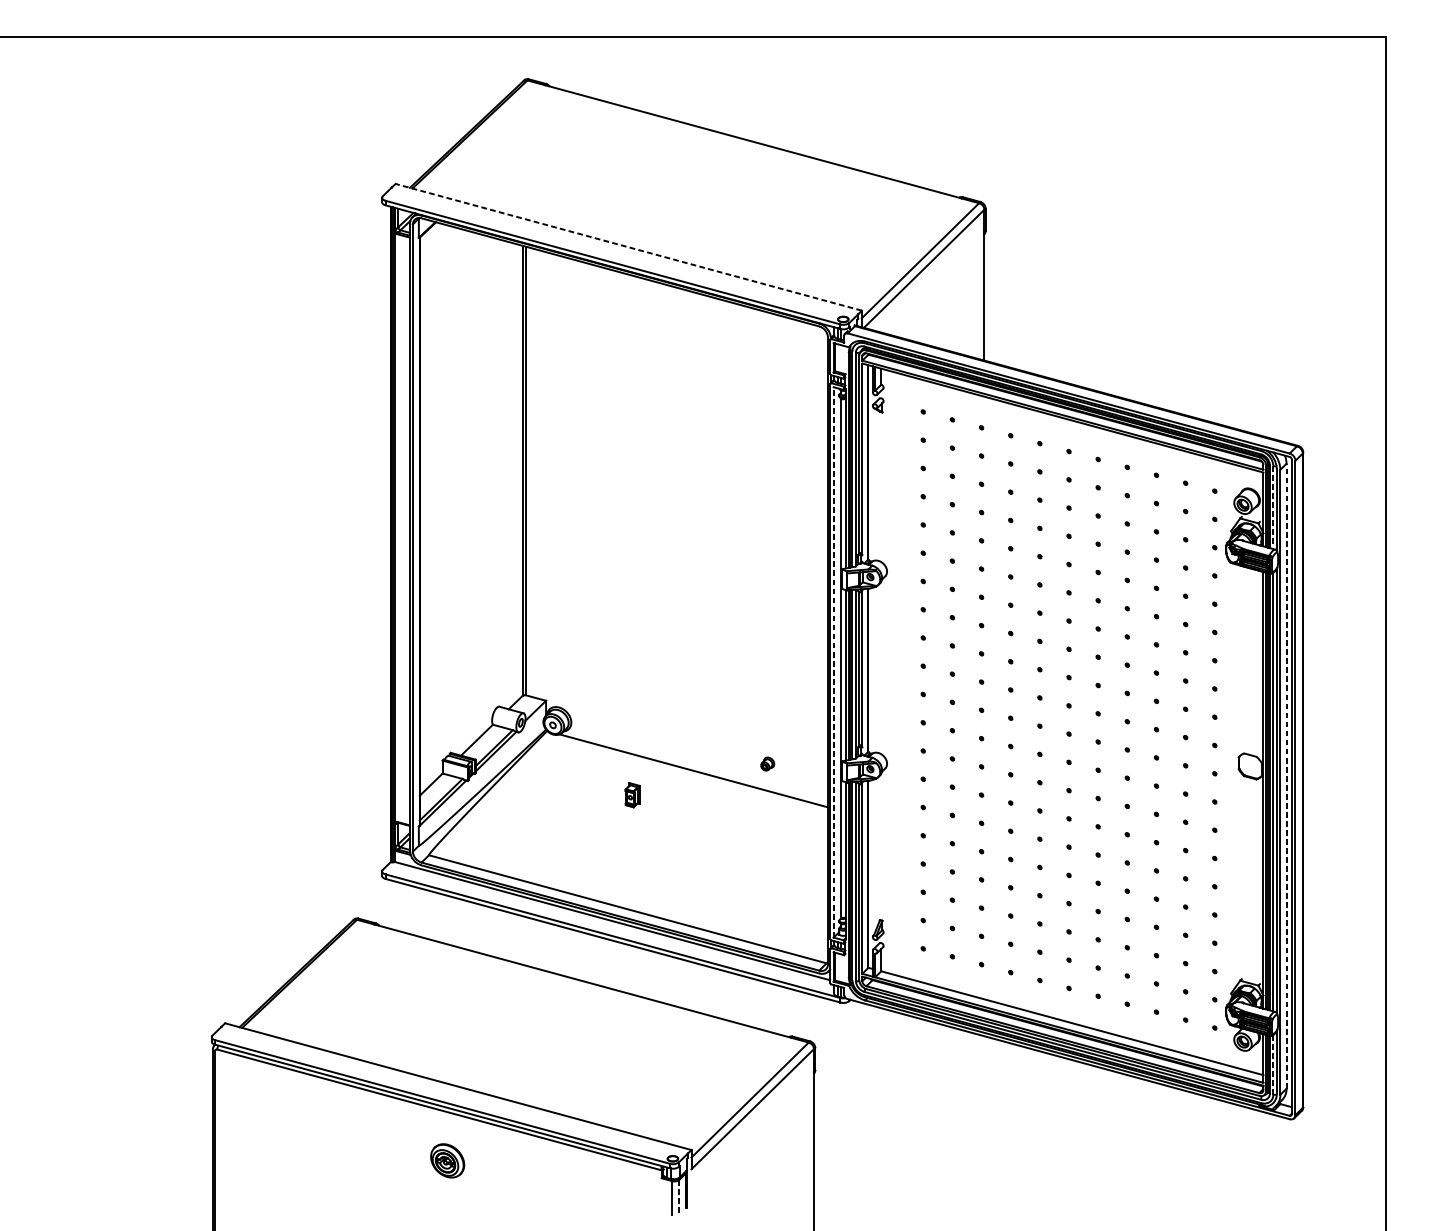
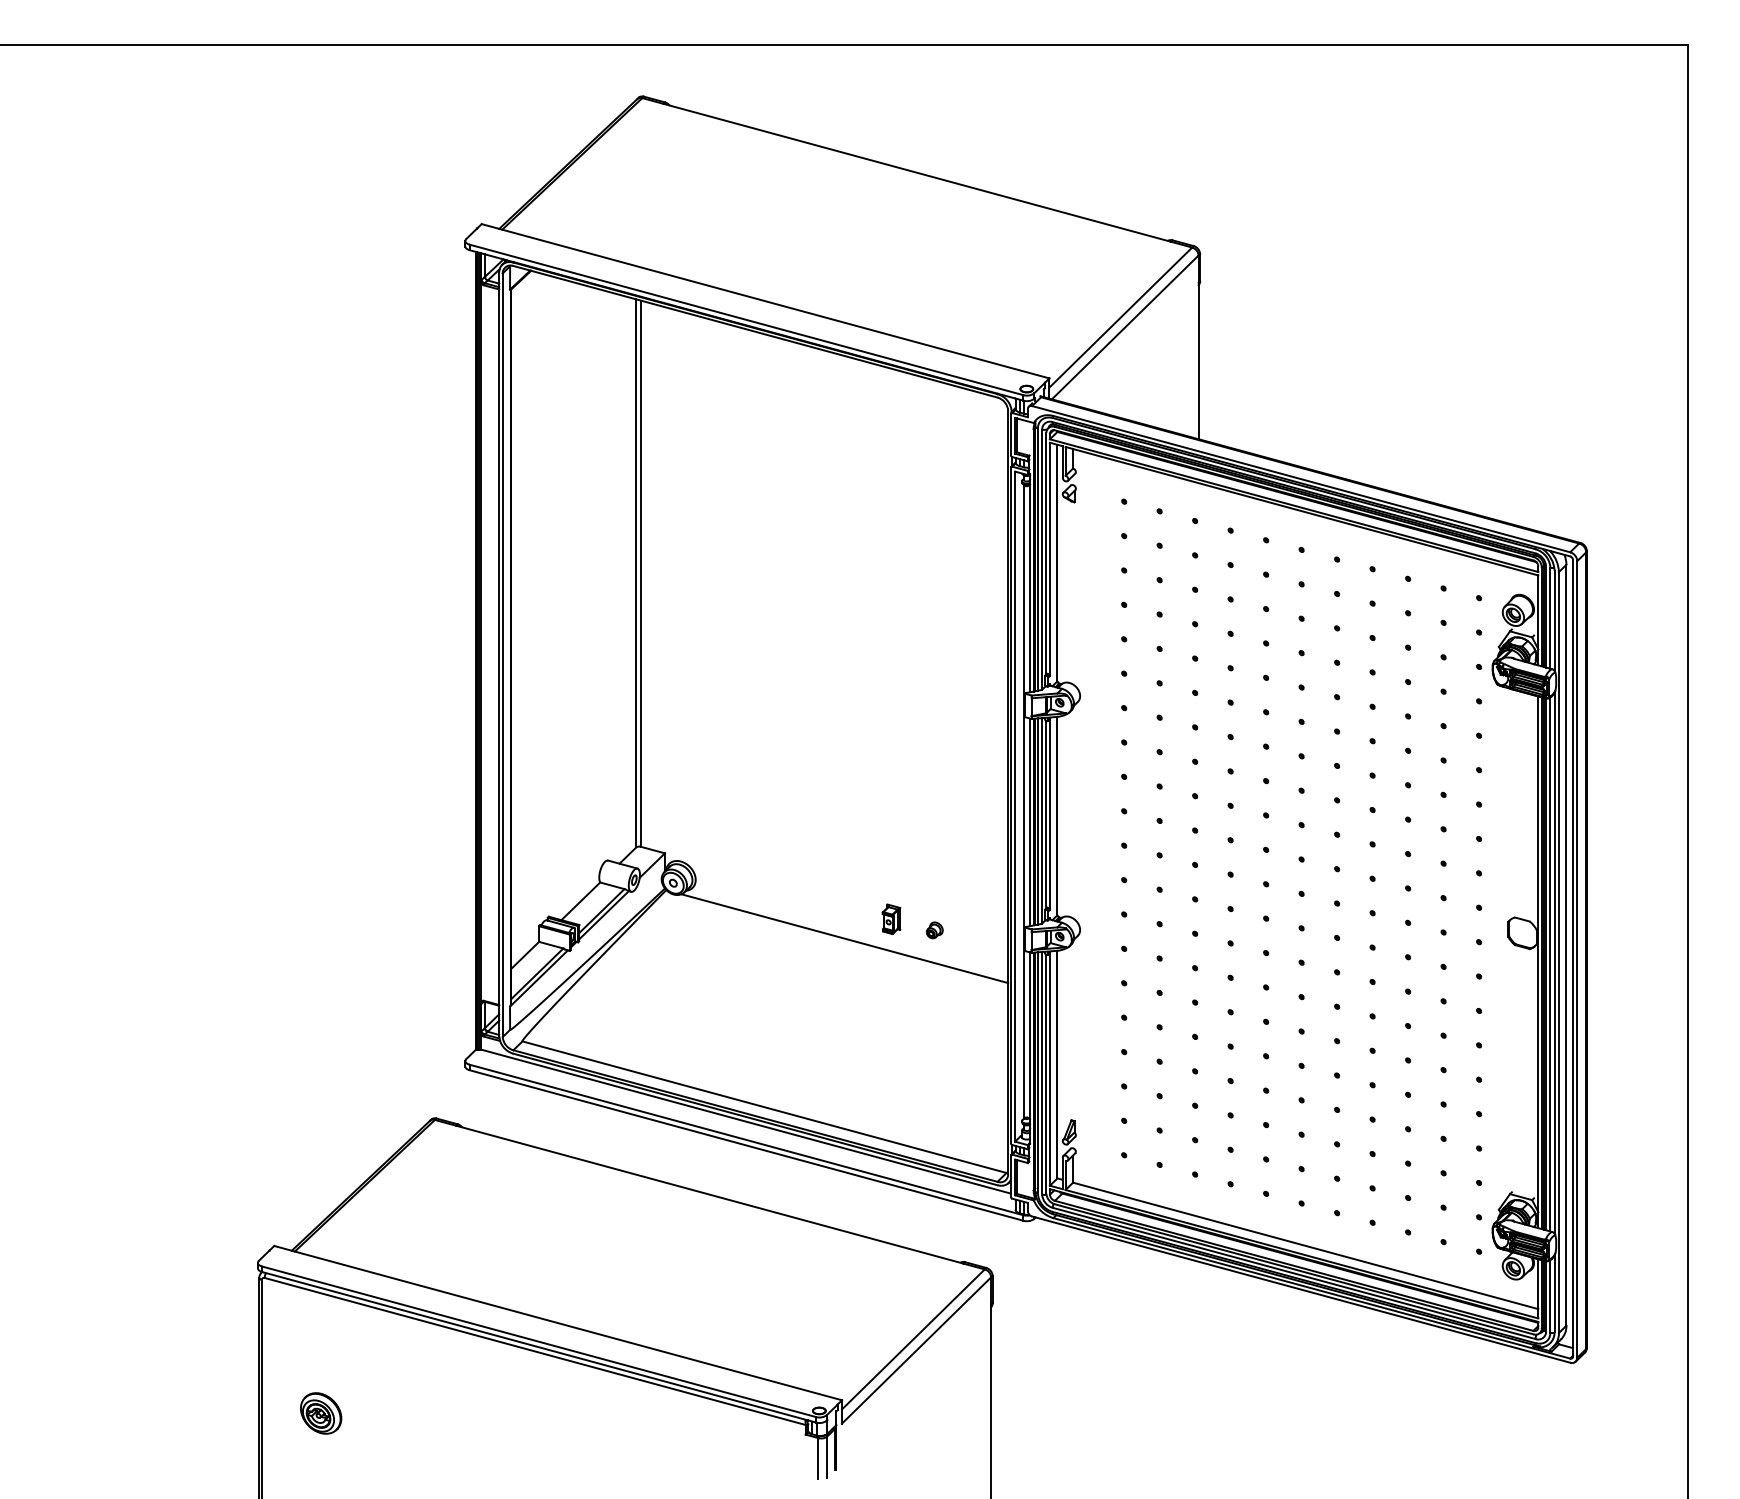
line: (628, 247) -> (765, 301), dashed -> solid
line: (1273, 507) -> (1550, 618), dashed -> solid
line: (834, 662) -> (1015, 806), dashed -> solid
line: (1286, 775) -> (1566, 944), dashed -> solid
part: (632, 794) -> (891, 918), moved
line: (1273, 1065) -> (1550, 1297), dashed -> solid
part: (447, 1160) -> (321, 1413), moved
line: (679, 1197) -> (827, 1457), dashed -> solid

